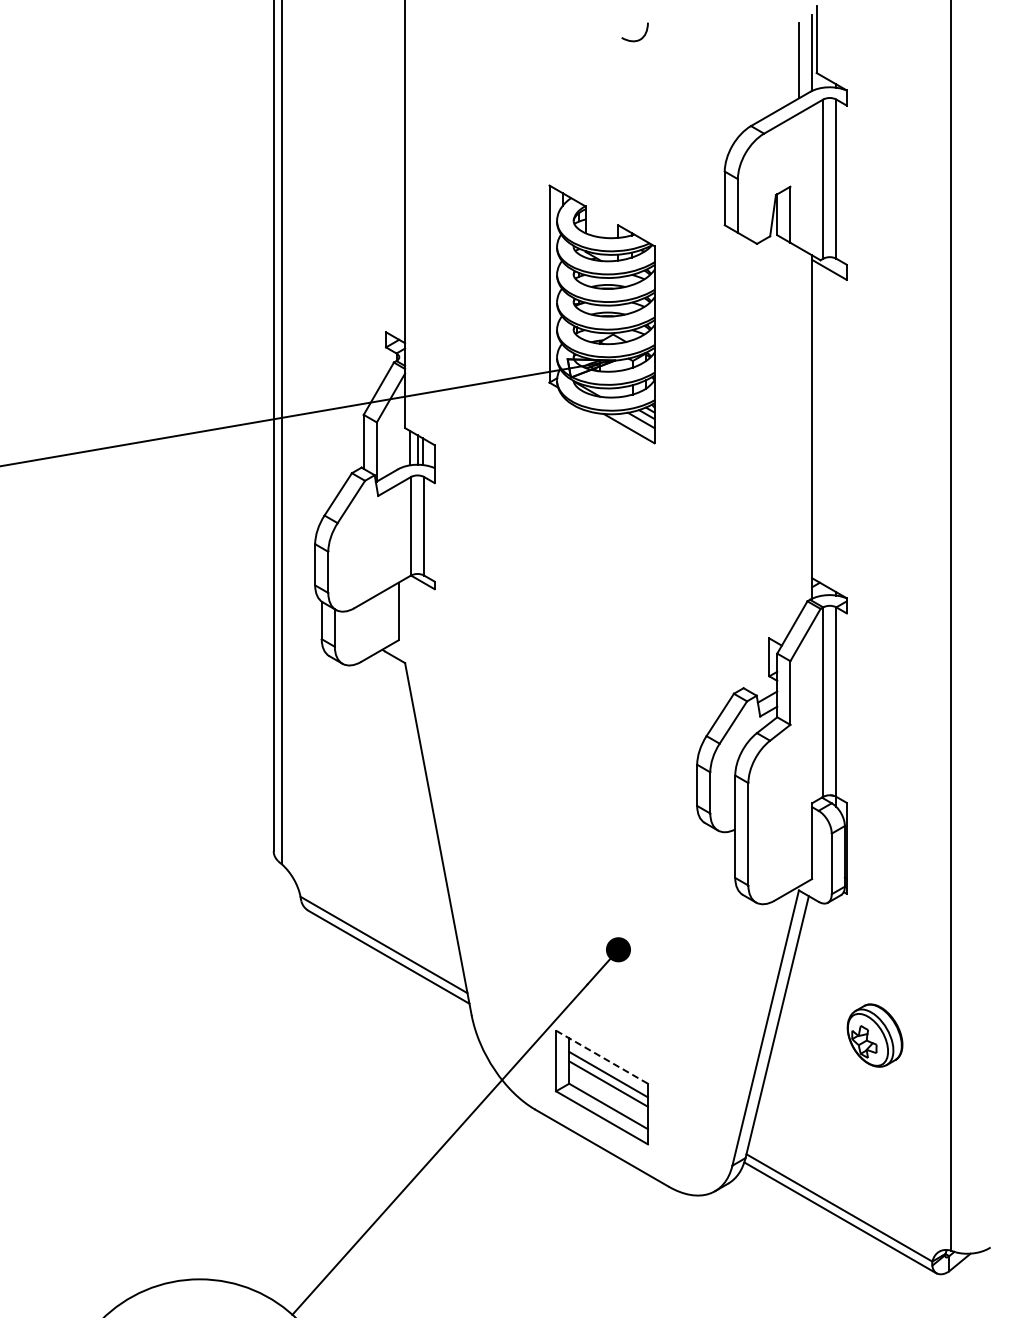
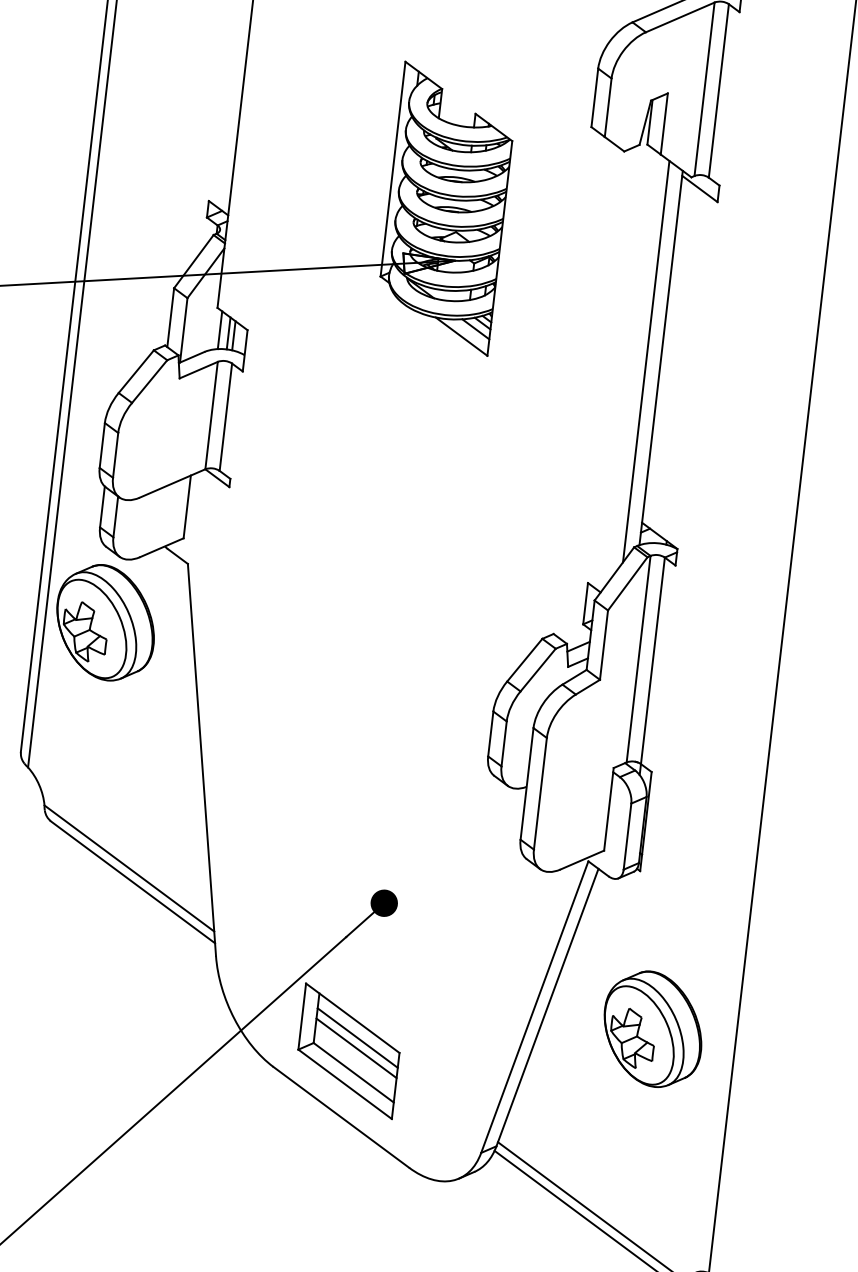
line: (798, 431) -> (645, 361), added
part: (336, 724) -> (105, 622), added
part: (874, 1035) -> (652, 1028), size x1.67
line: (602, 1057) -> (353, 1018), dashed -> solid

